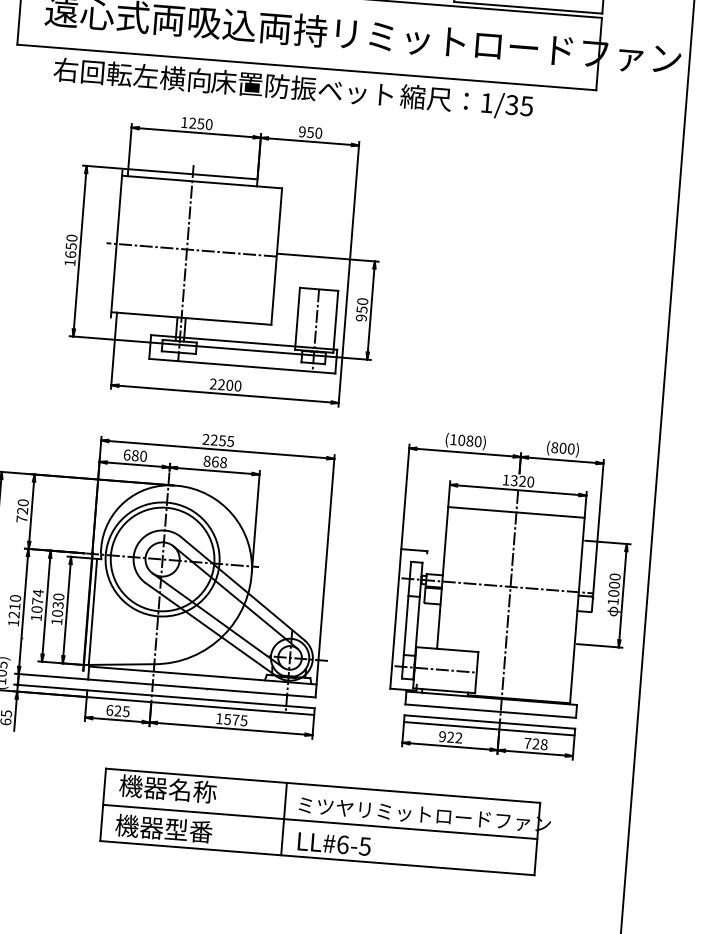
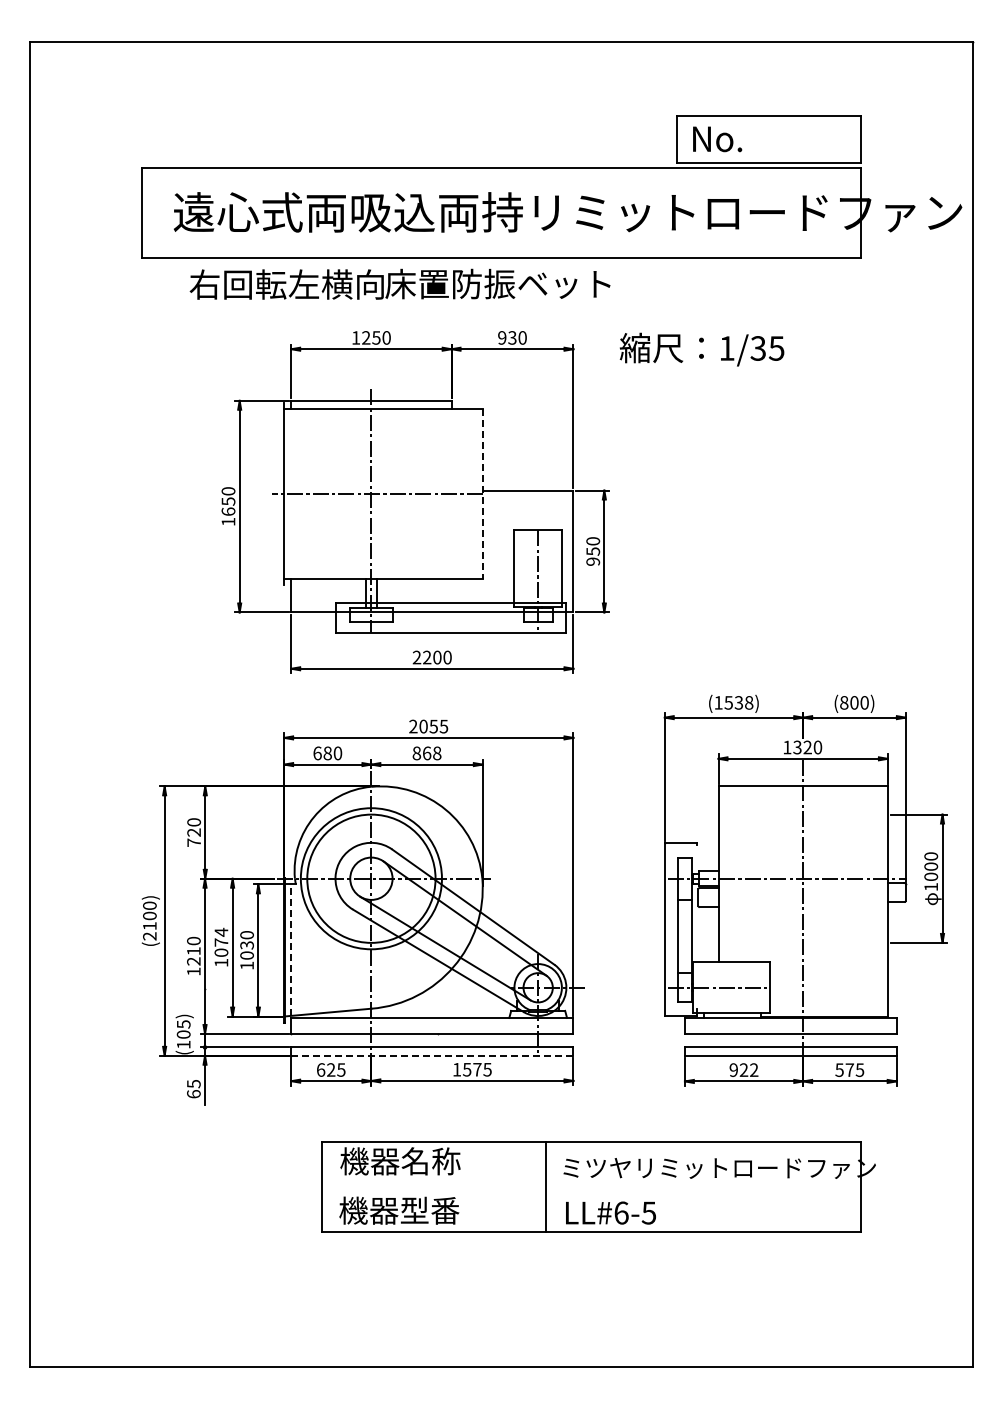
text: (466, 102) -> (701, 349), moved
text: (310, 132) -> (512, 337), 950 -> 930
line: (276, 256) -> (482, 494), solid -> dashed
text: (214, 440) -> (423, 726), 2255 -> 2055
text: (469, 440) -> (738, 702), (1080) -> (1538)
line: (92, 612) -> (290, 950), solid -> dashed
line: (199, 705) -> (431, 1055), solid -> dashed
text: (535, 744) -> (849, 1070), 728 -> 575
line: (319, 822) -> (590, 1187), removed

